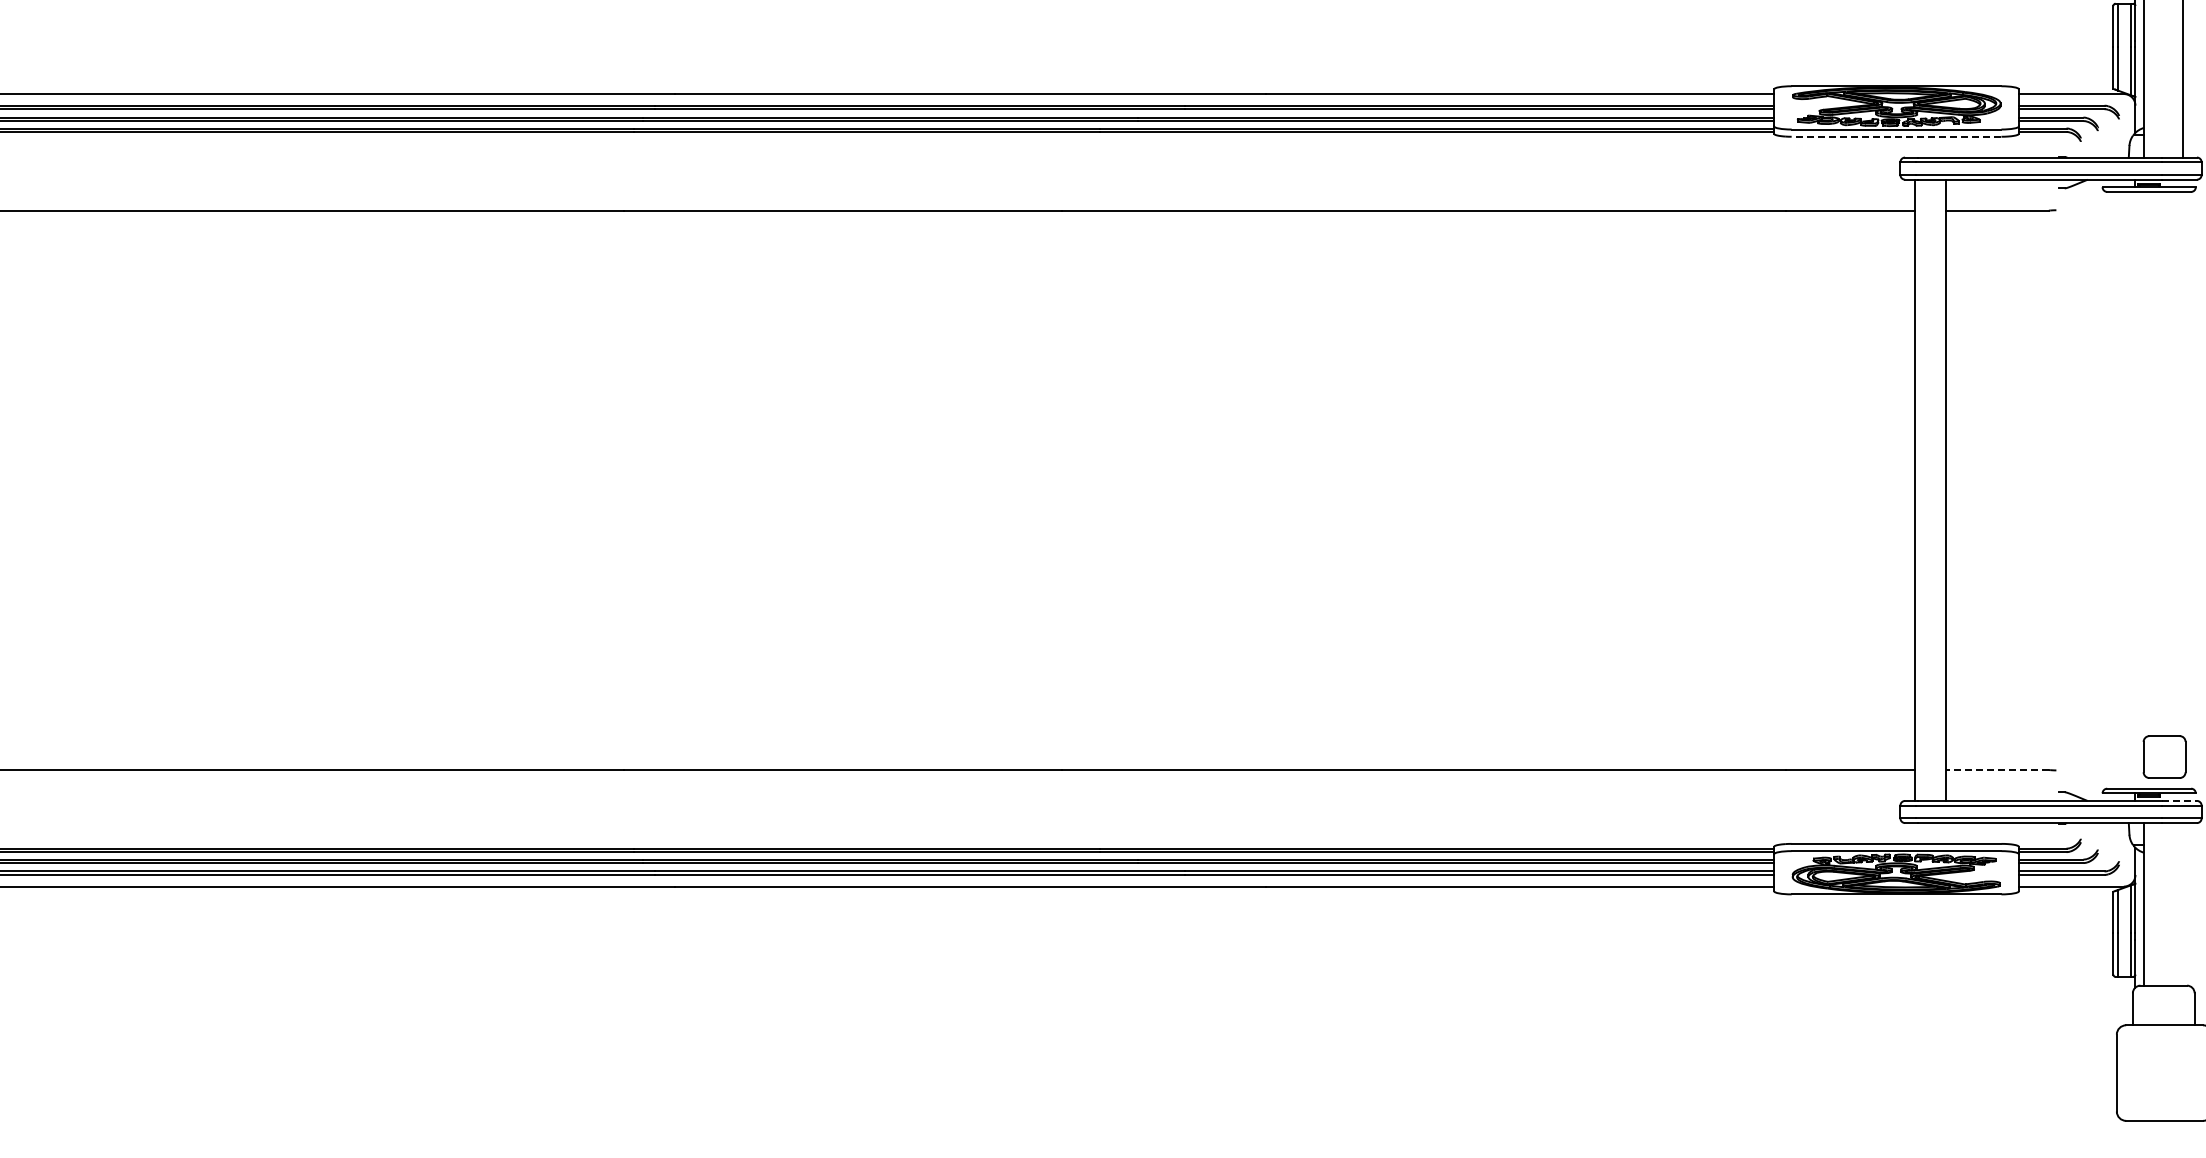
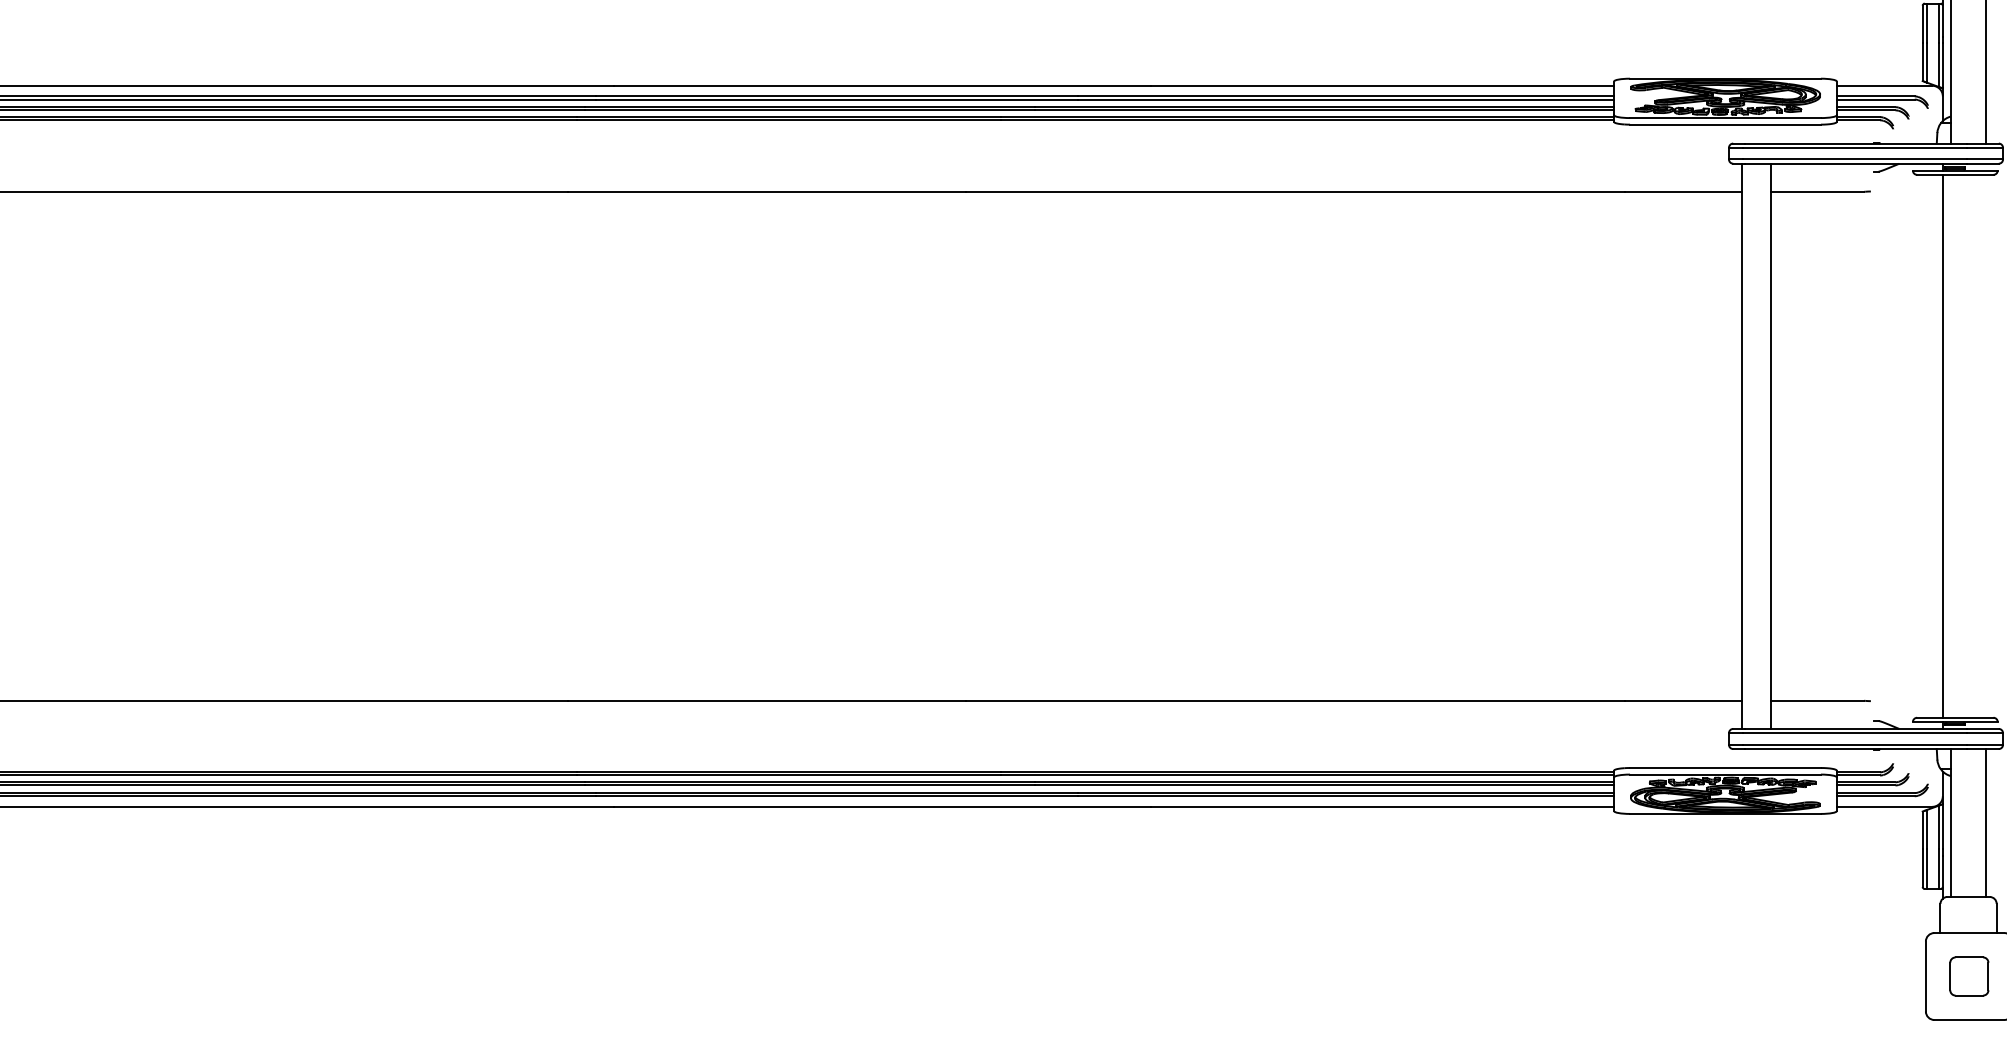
line: (1896, 136) -> (1725, 124), dashed -> solid
line: (2135, 489) -> (1942, 445), added
part: (2164, 756) -> (1969, 975), moved
line: (1997, 770) -> (1817, 701), dashed -> solid
line: (2179, 800) -> (1982, 728), dashed -> solid
line: (2183, 904) -> (1986, 823), added

